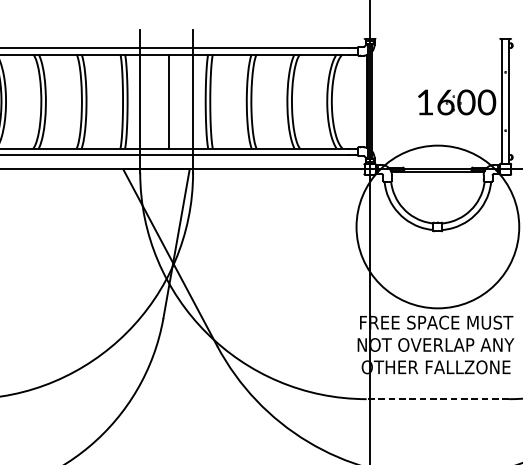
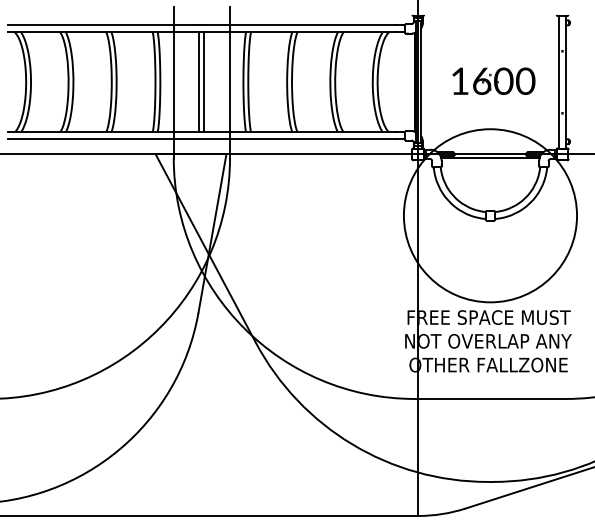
line: (164, 101) -> (199, 82), added
part: (456, 101) -> (493, 80), moved
line: (437, 398) -> (490, 398), dashed -> solid

